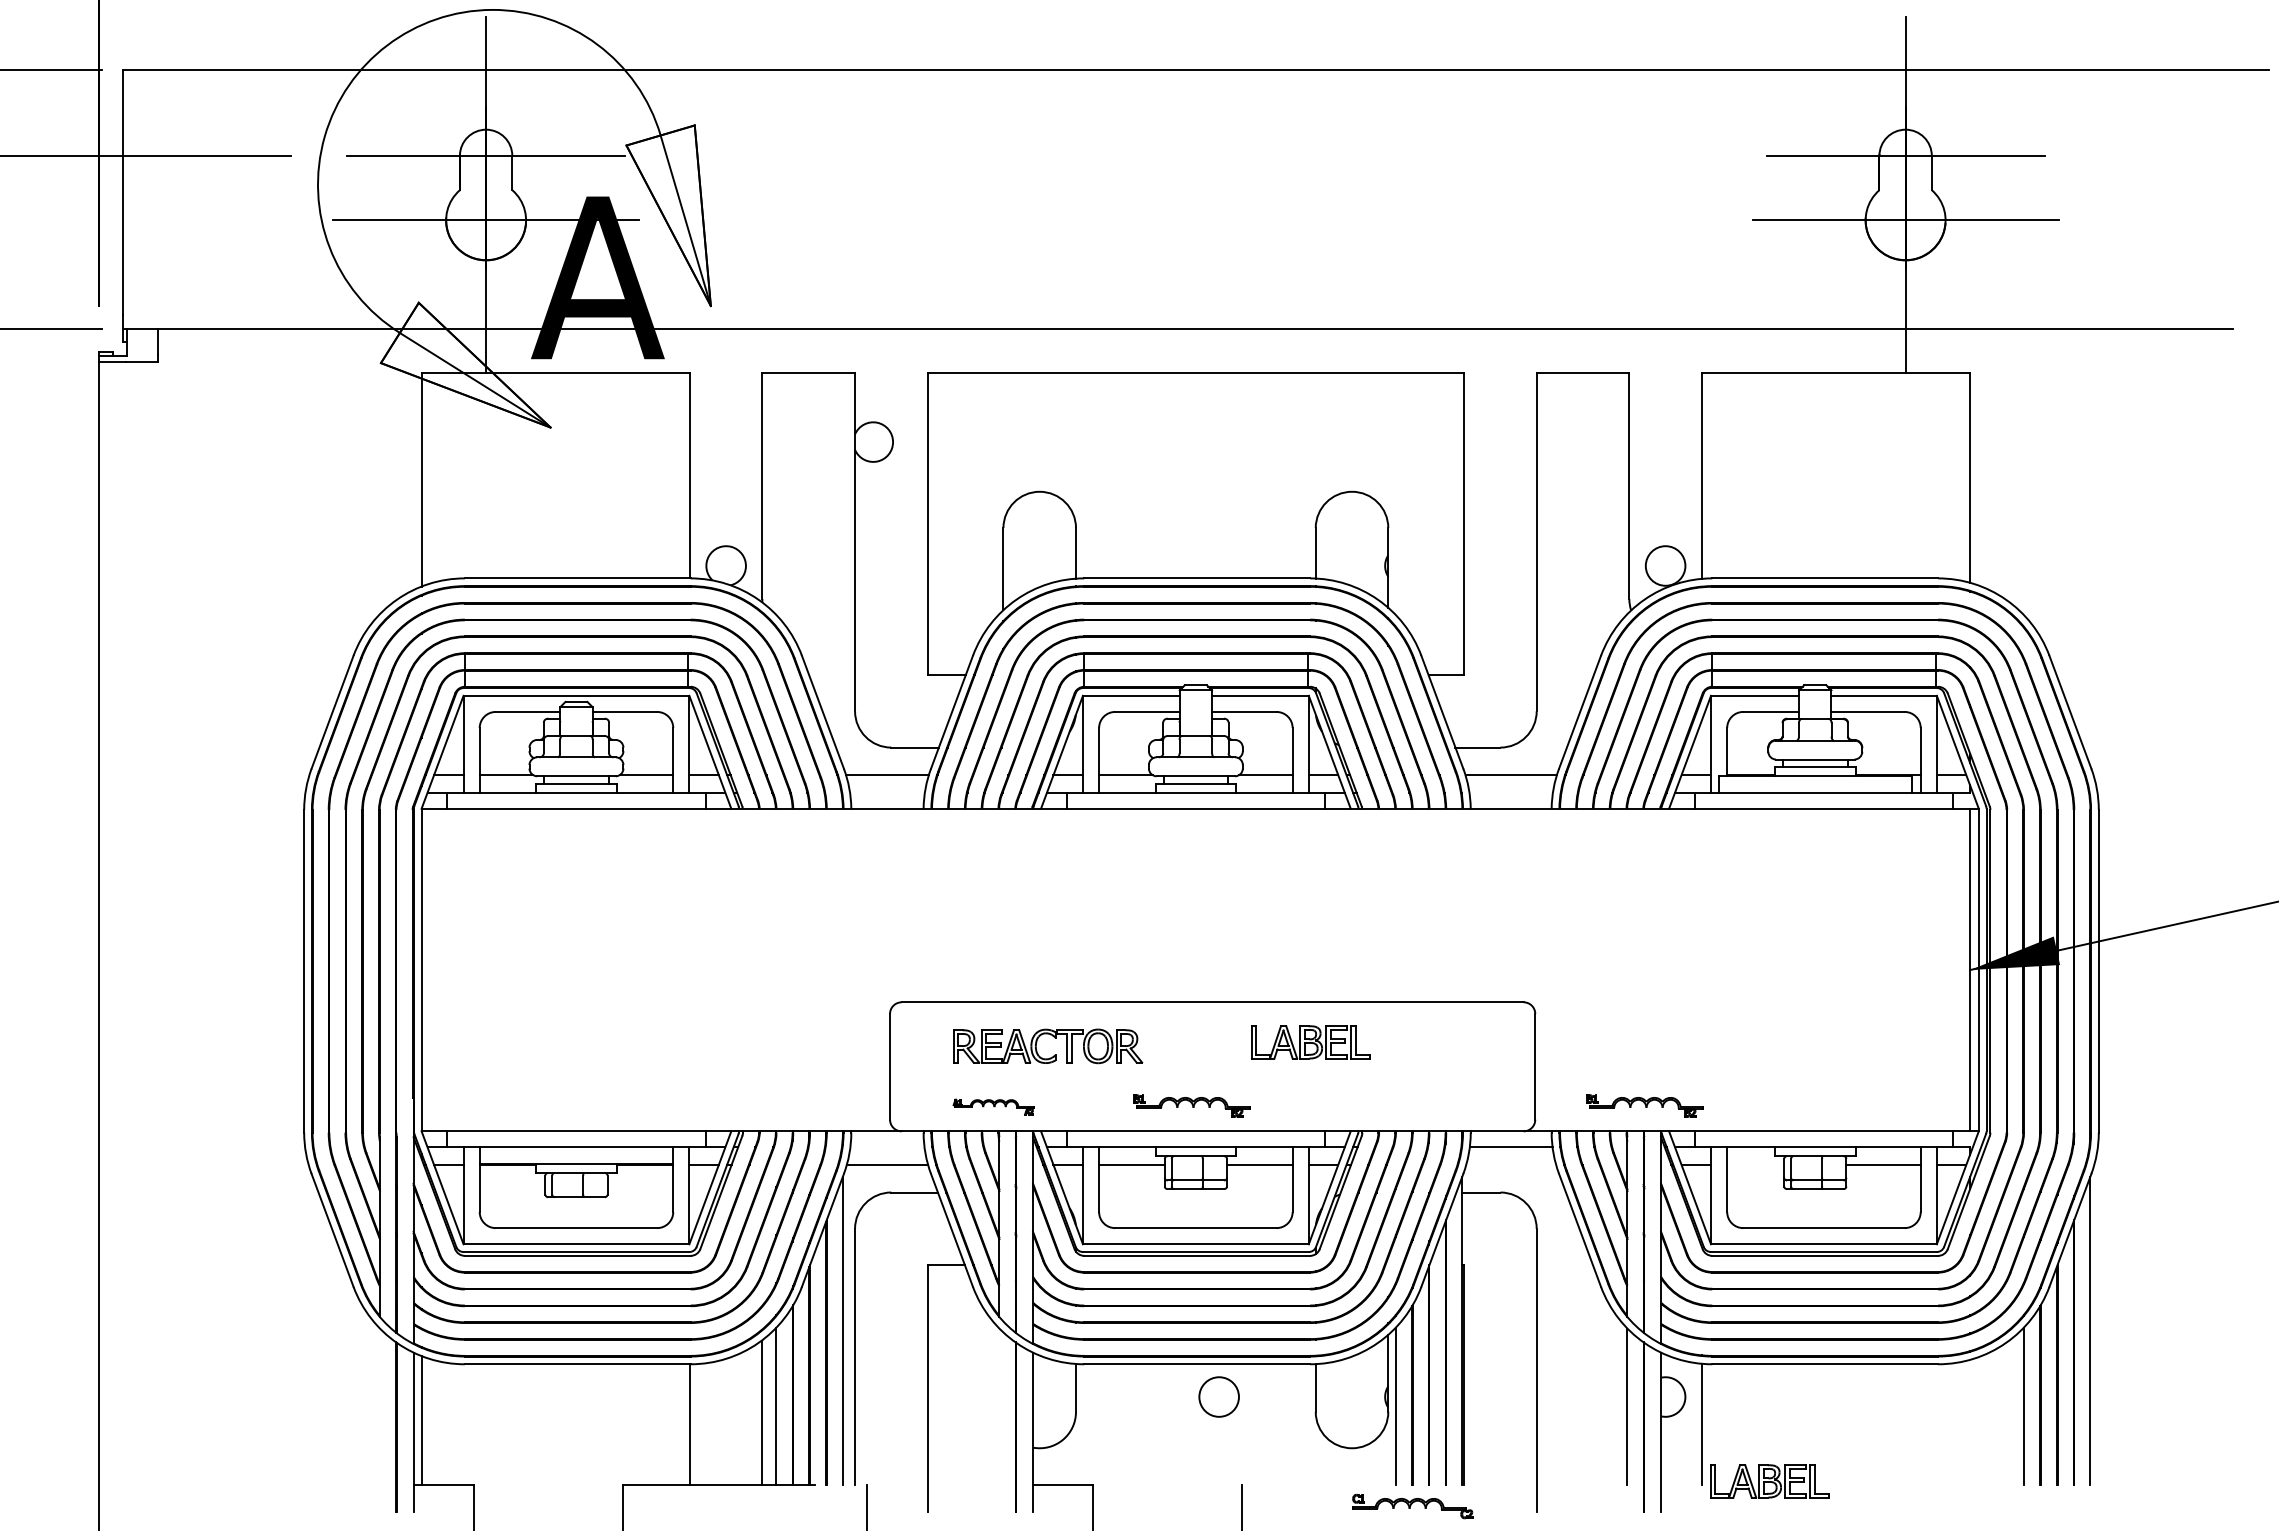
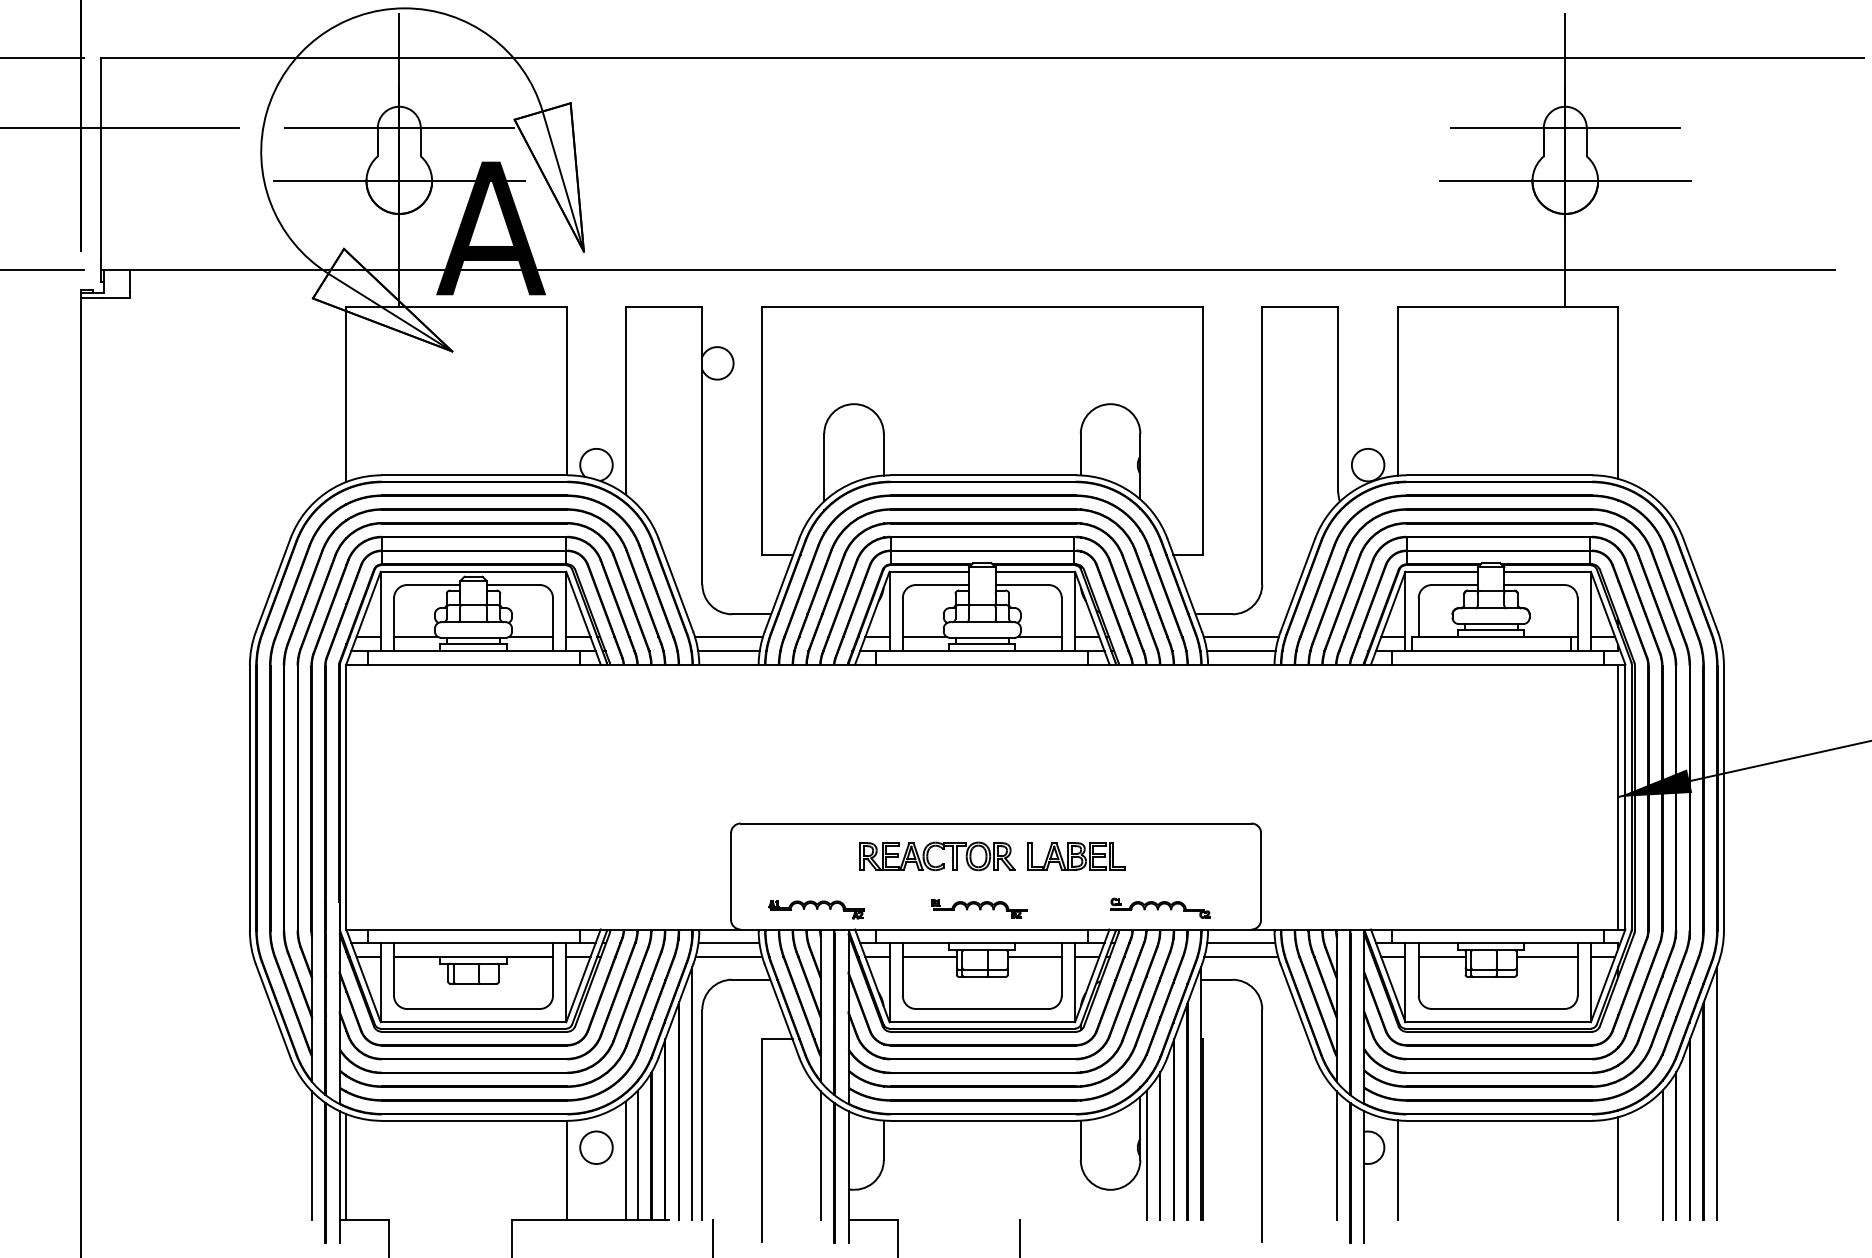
line: (887, 792) -> (729, 651), added
line: (1510, 792) -> (1240, 651), added
part: (1054, 1054) -> (942, 863), moved
part: (1644, 1105) -> (1350, 908), removed
part: (993, 1106) -> (816, 909), size x1.43
line: (887, 1147) -> (729, 942), added
line: (1511, 1164) -> (1241, 956), added
line: (1755, 1164) -> (1441, 956), added
circle: (1218, 1396) -> (595, 1147), moved
line: (379, 1406) -> (311, 1155), added
line: (999, 1406) -> (821, 1155), added
line: (1970, 1421) -> (1618, 1167), added
part: (1769, 1481) -> (1453, 1217), removed
part: (1412, 1506) -> (1160, 908), moved

